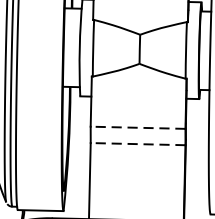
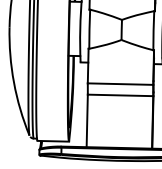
line: (138, 128) -> (120, 84), dashed -> solid
line: (138, 144) -> (120, 95), dashed -> solid

